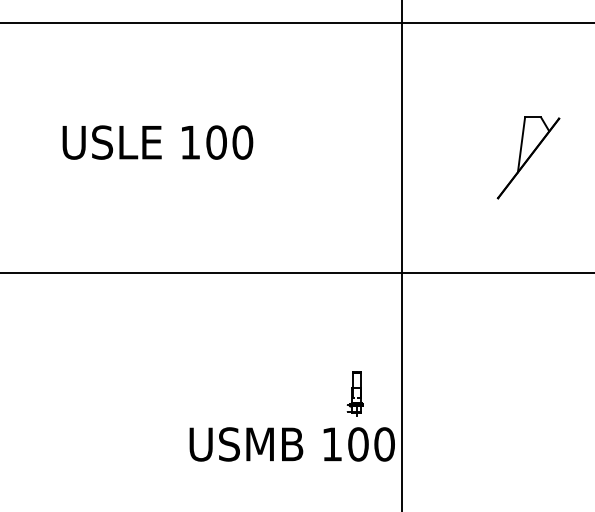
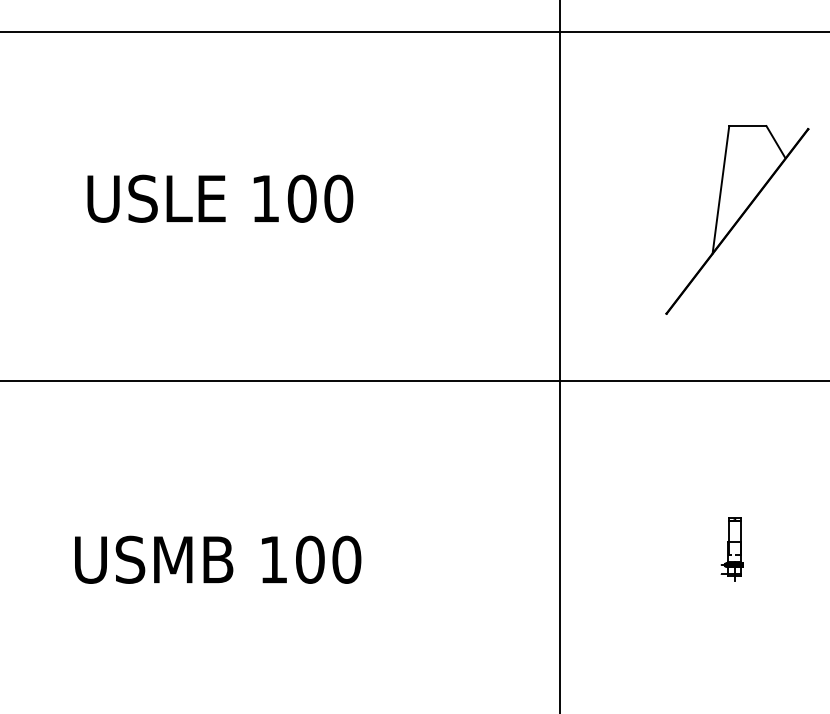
part: (528, 157) -> (737, 219), size x1.67
part: (354, 393) -> (731, 548), moved
text: (291, 444) -> (216, 559), moved

